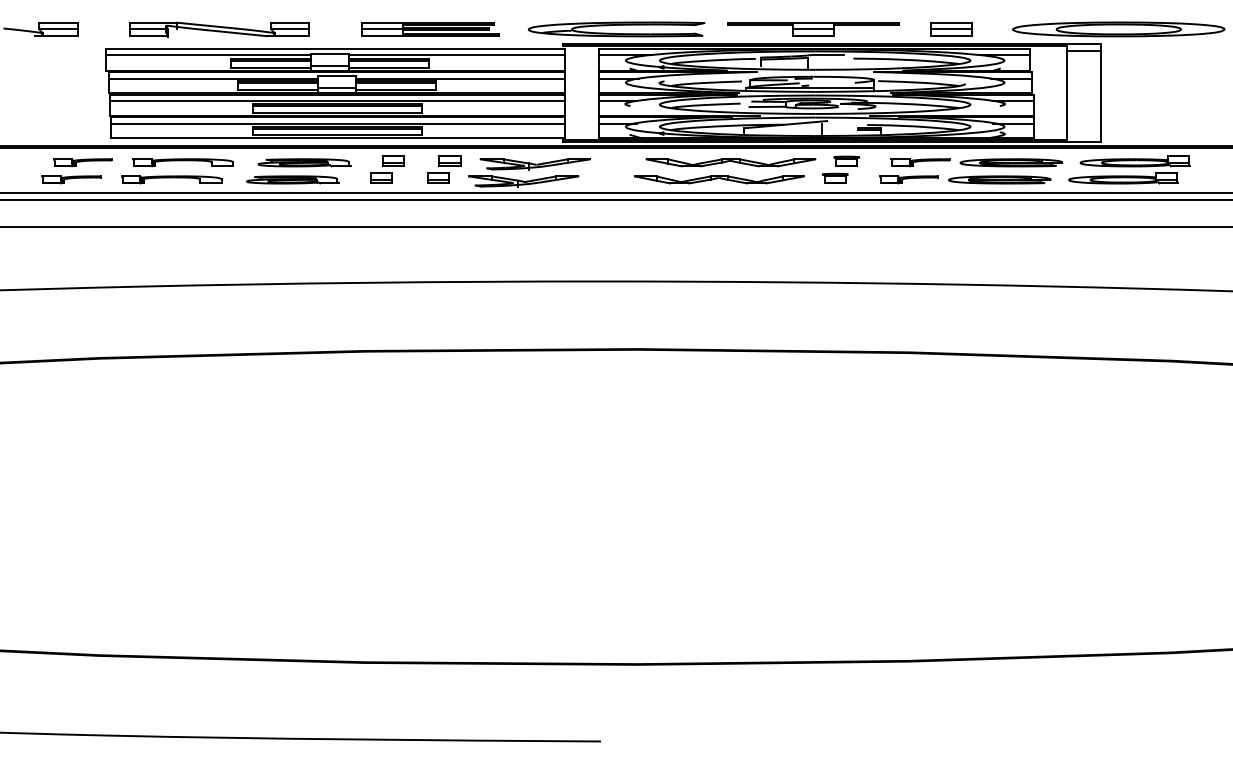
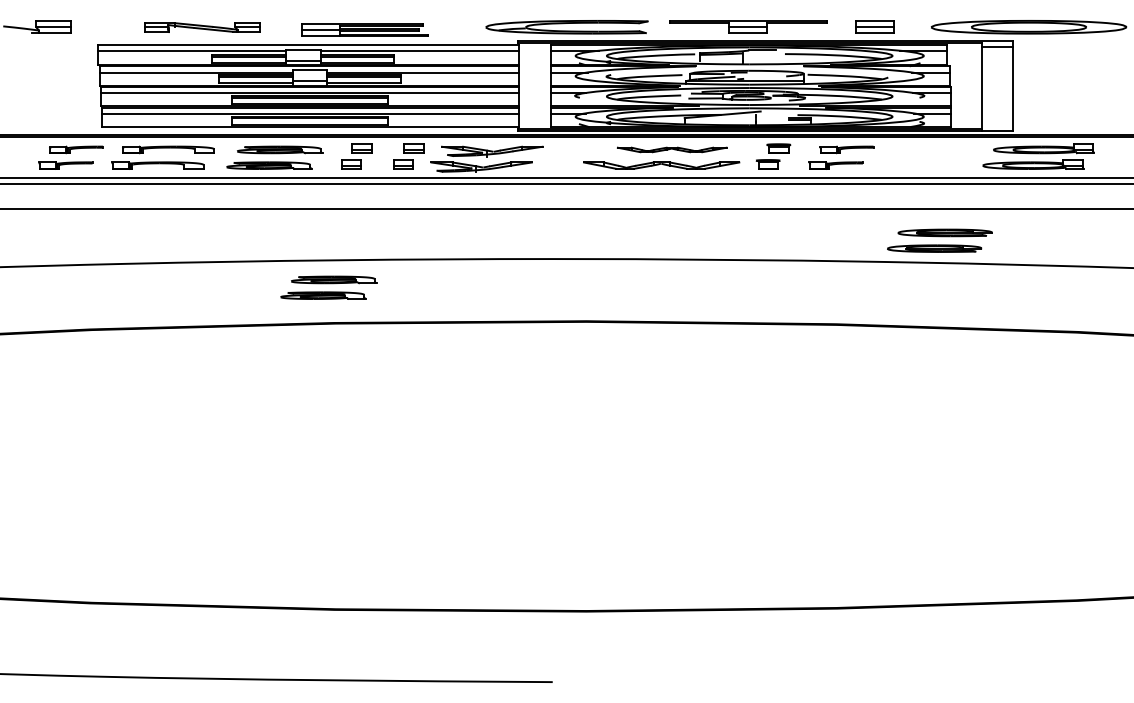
part: (430, 28) -> (364, 29), moved
part: (220, 29) -> (202, 27), size x0.7
part: (730, 162) -> (671, 149), size x0.7
part: (1005, 171) -> (939, 240), moved
part: (357, 312) -> (328, 287), added

